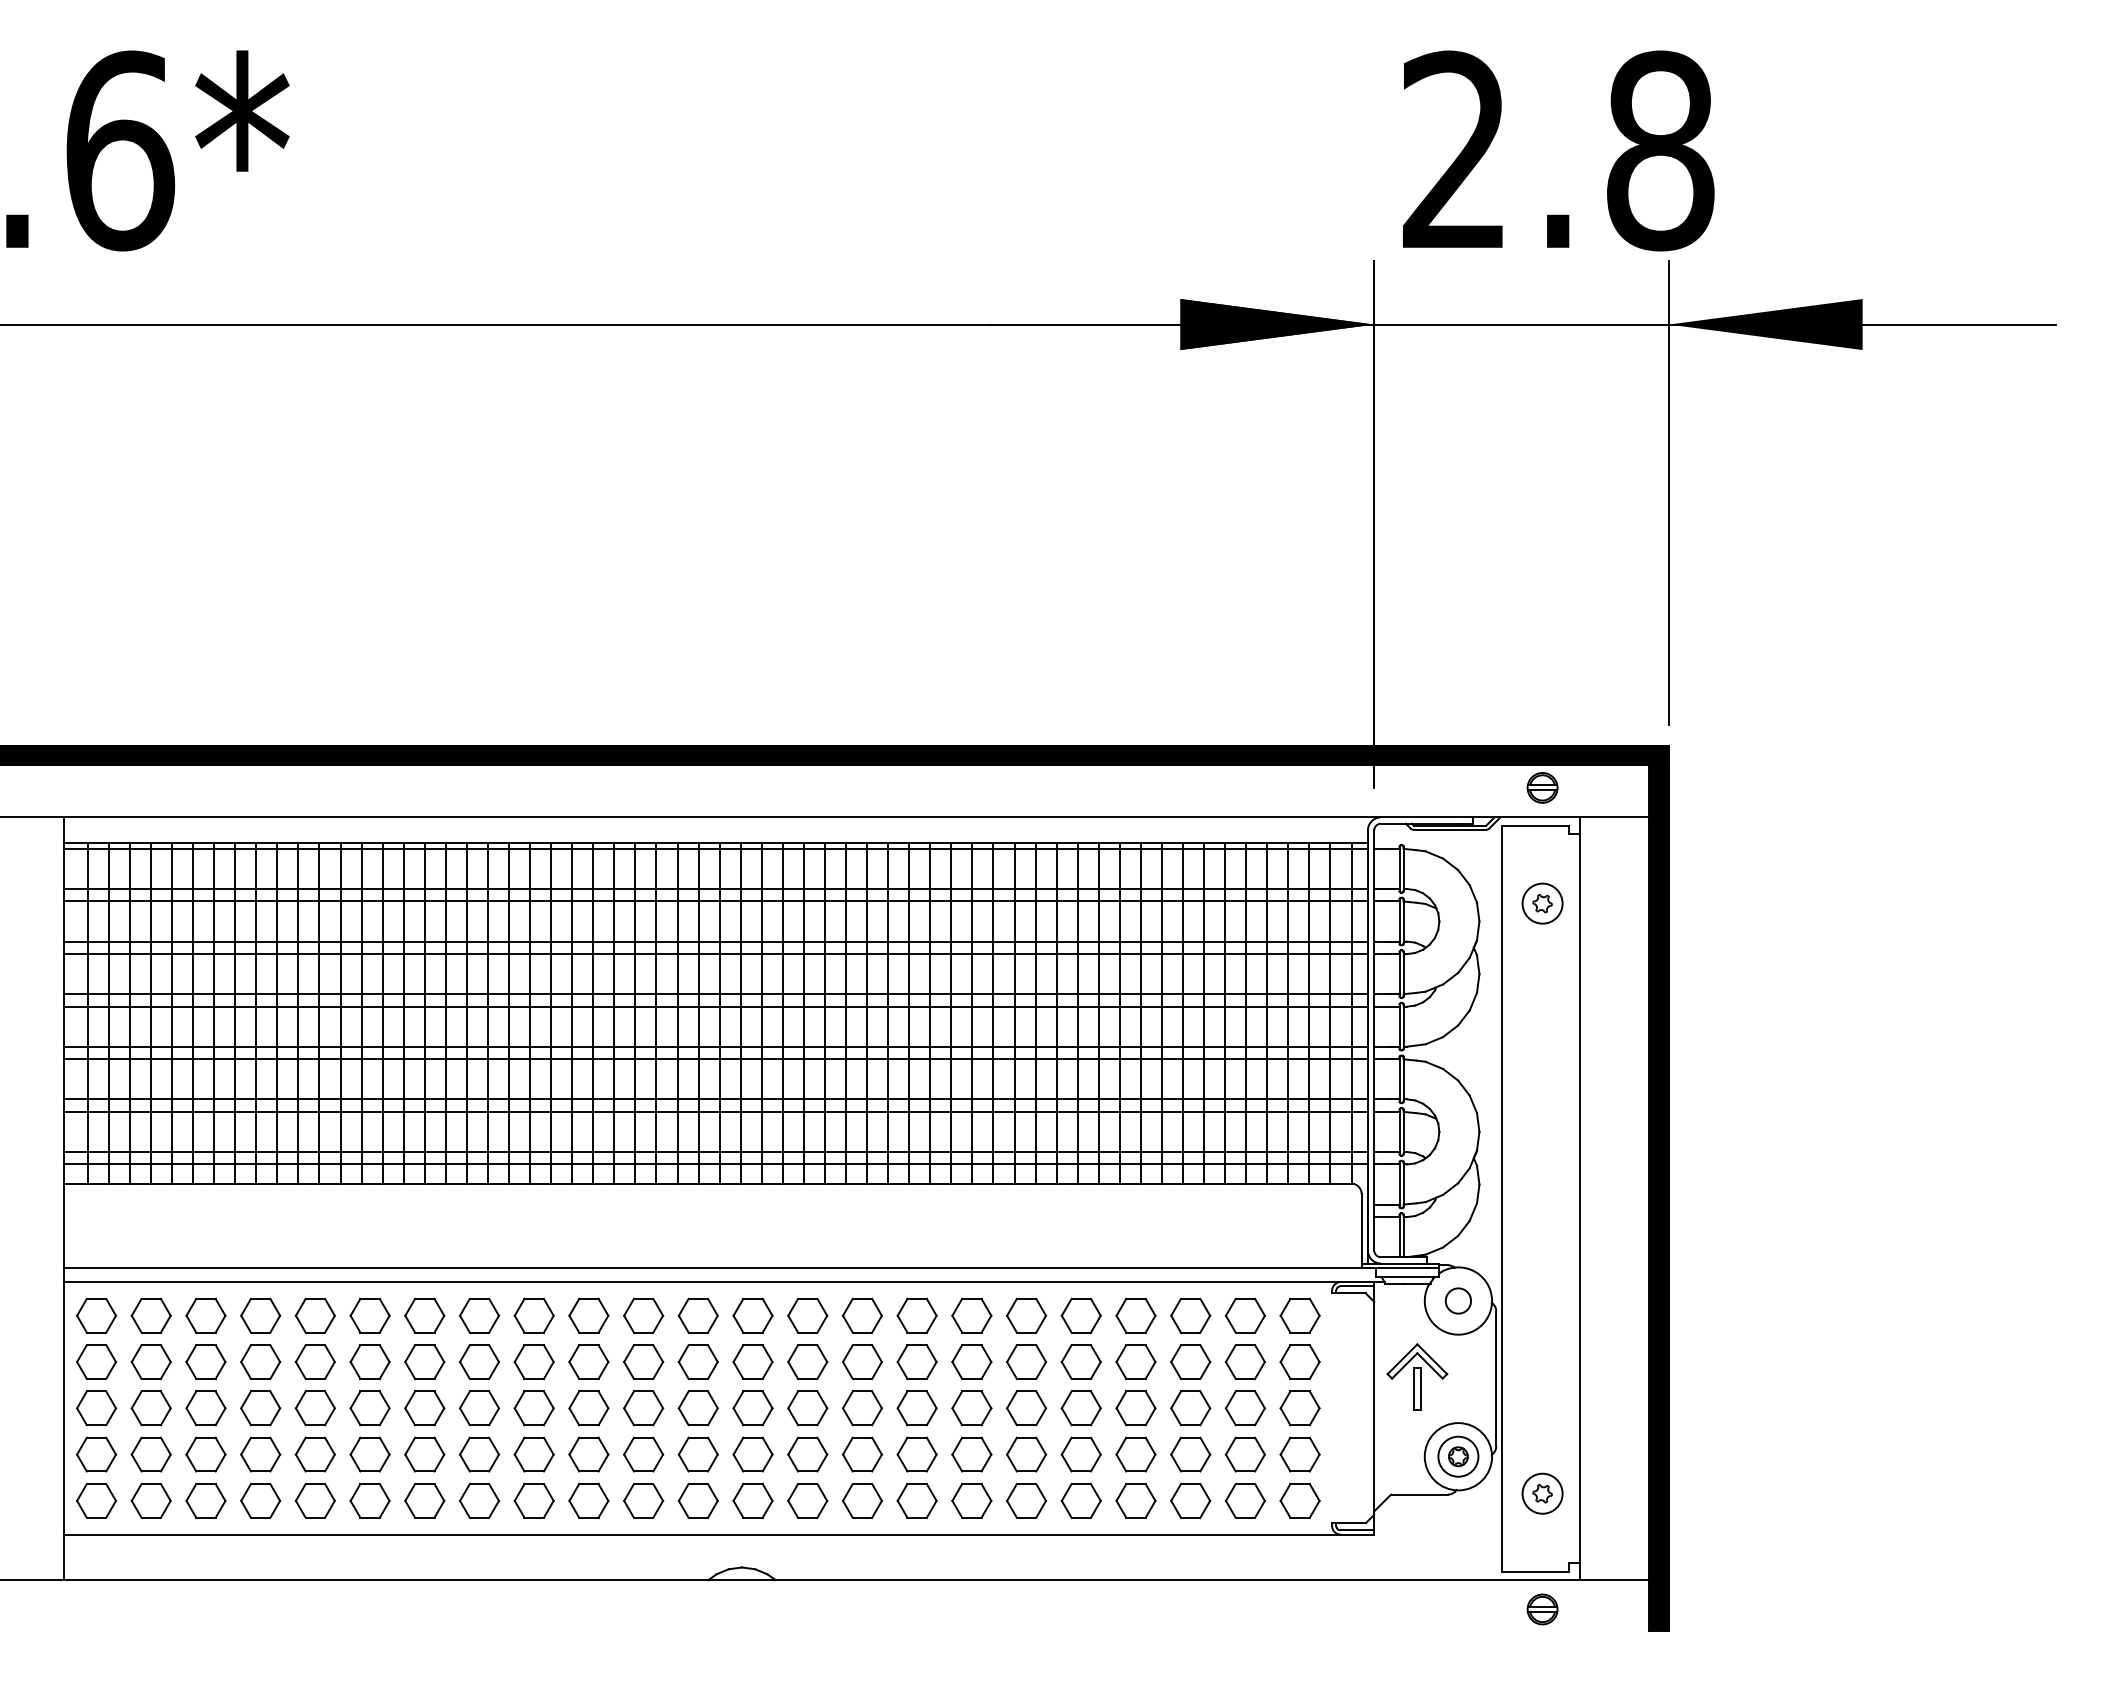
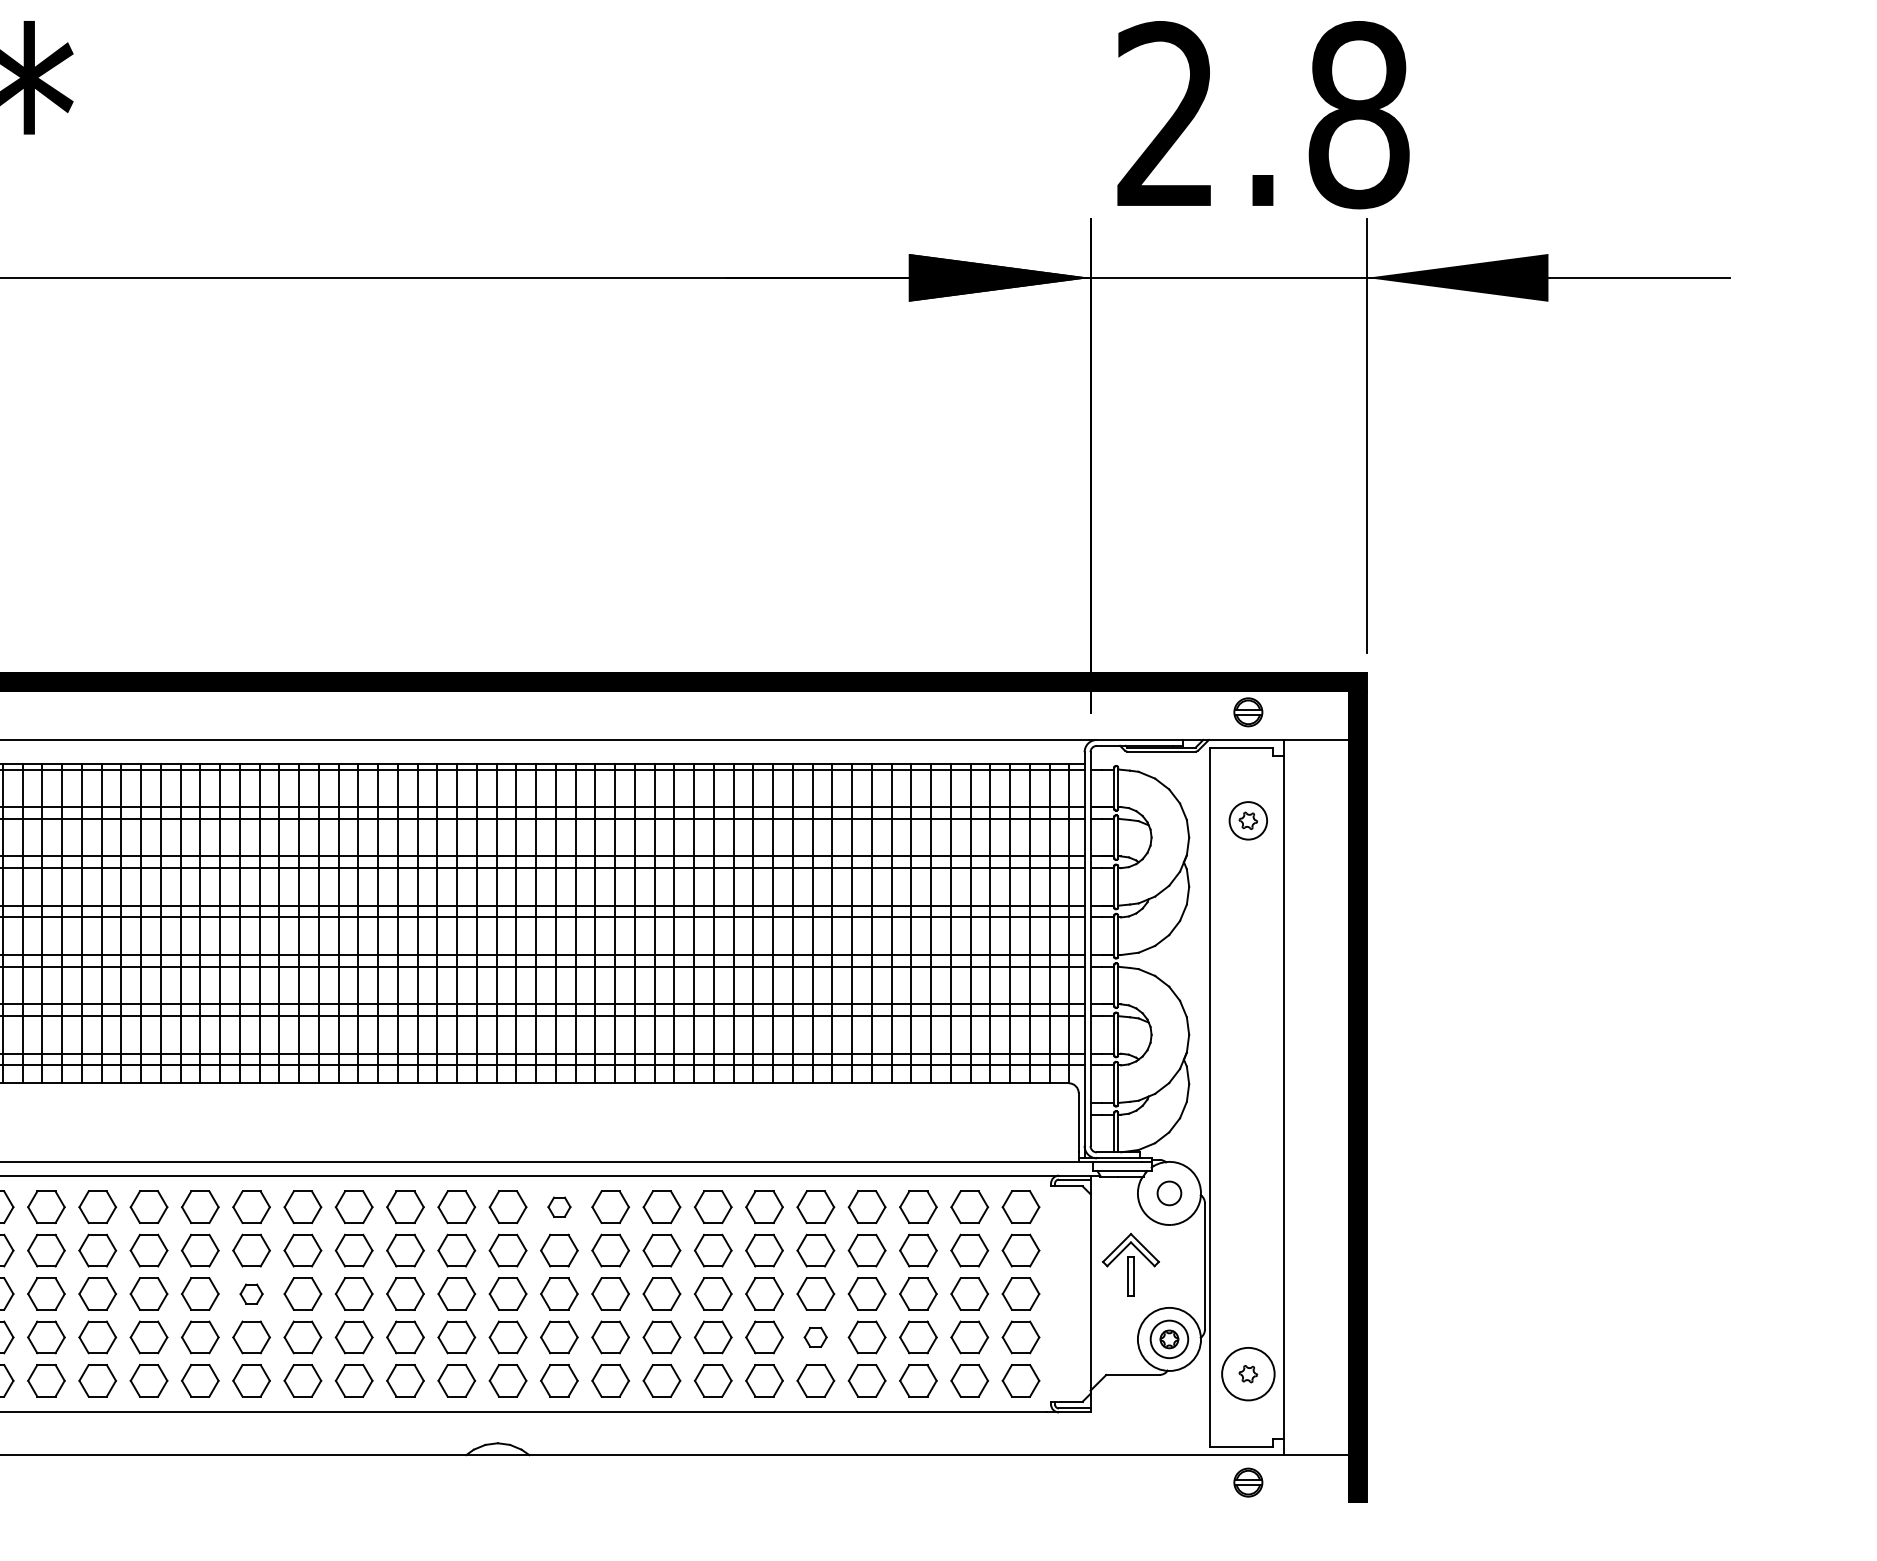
part: (807, 1315) -> (559, 1207), size x0.6
part: (479, 1408) -> (251, 1294), size x0.6
part: (1080, 1454) -> (815, 1337), size x0.6
circle: (1542, 1493) -> (1248, 1373), size x1.4

